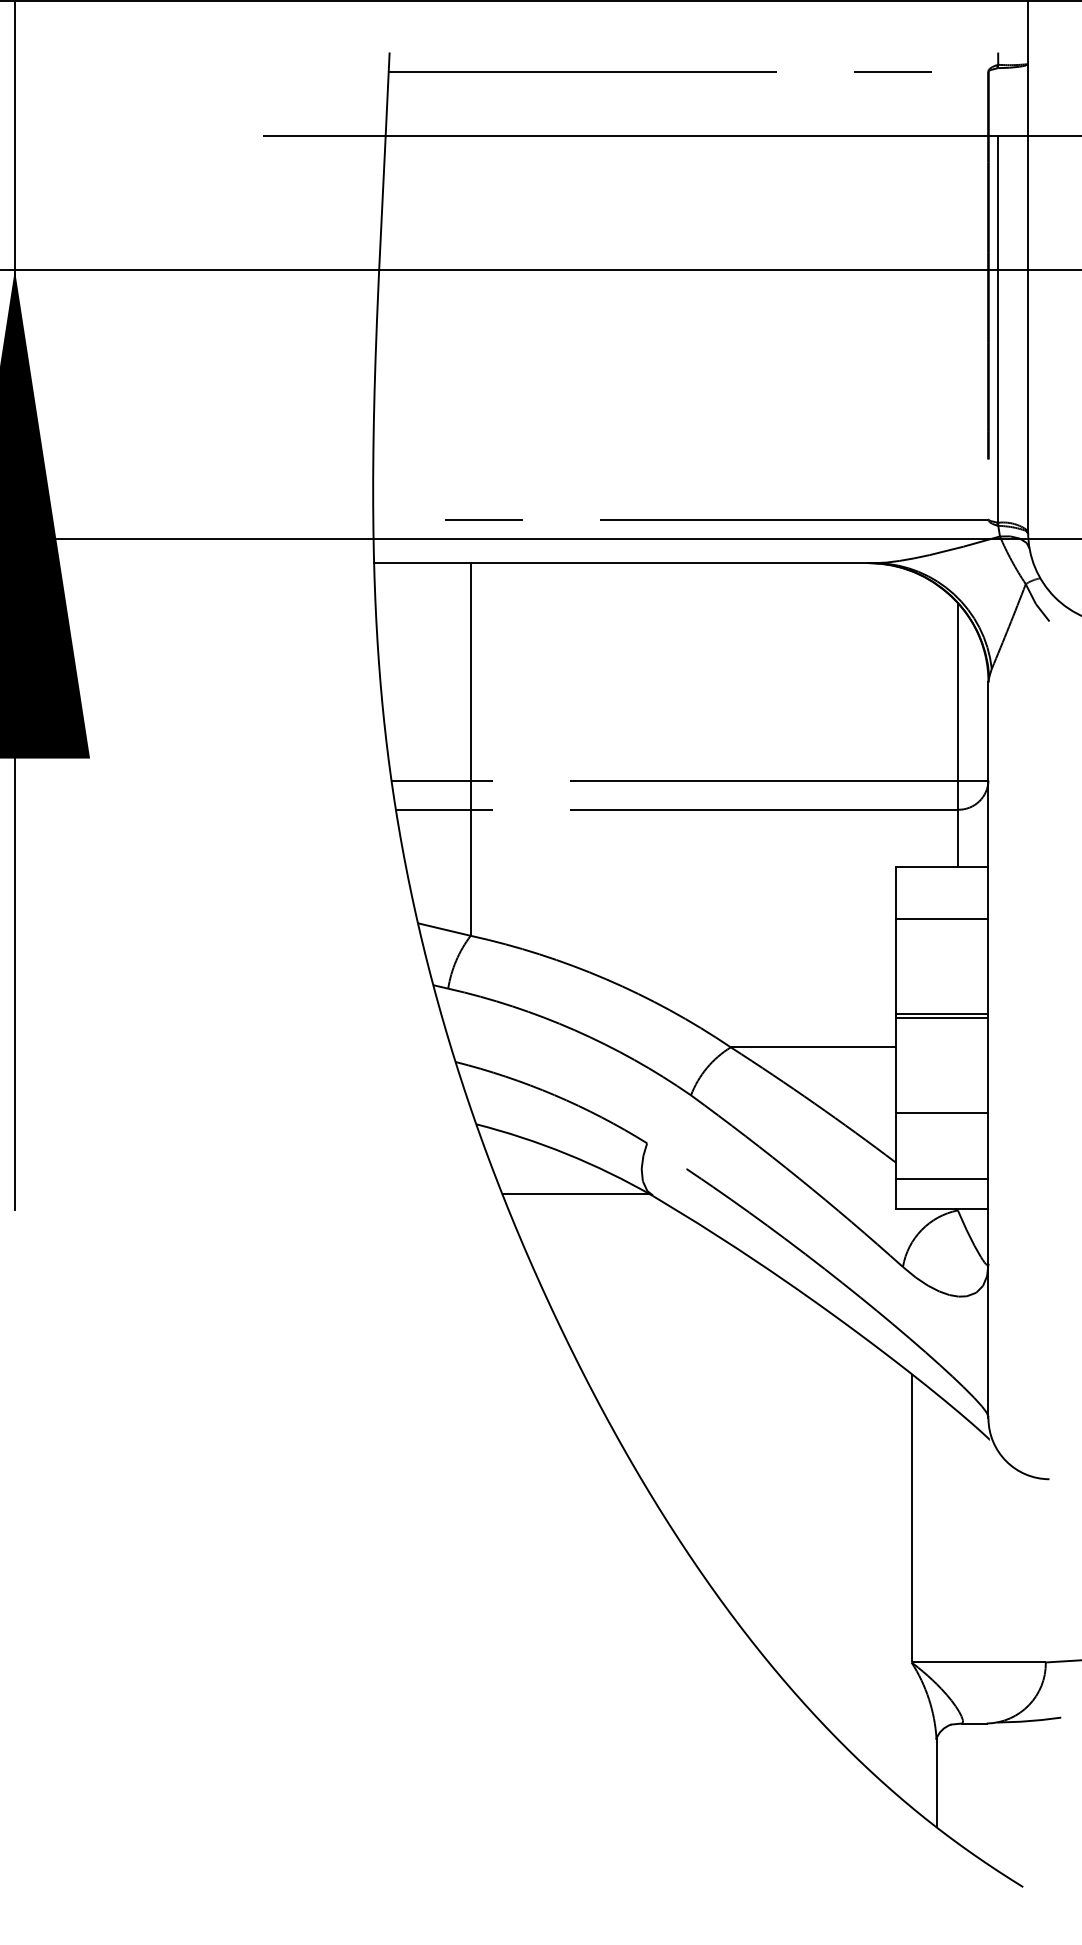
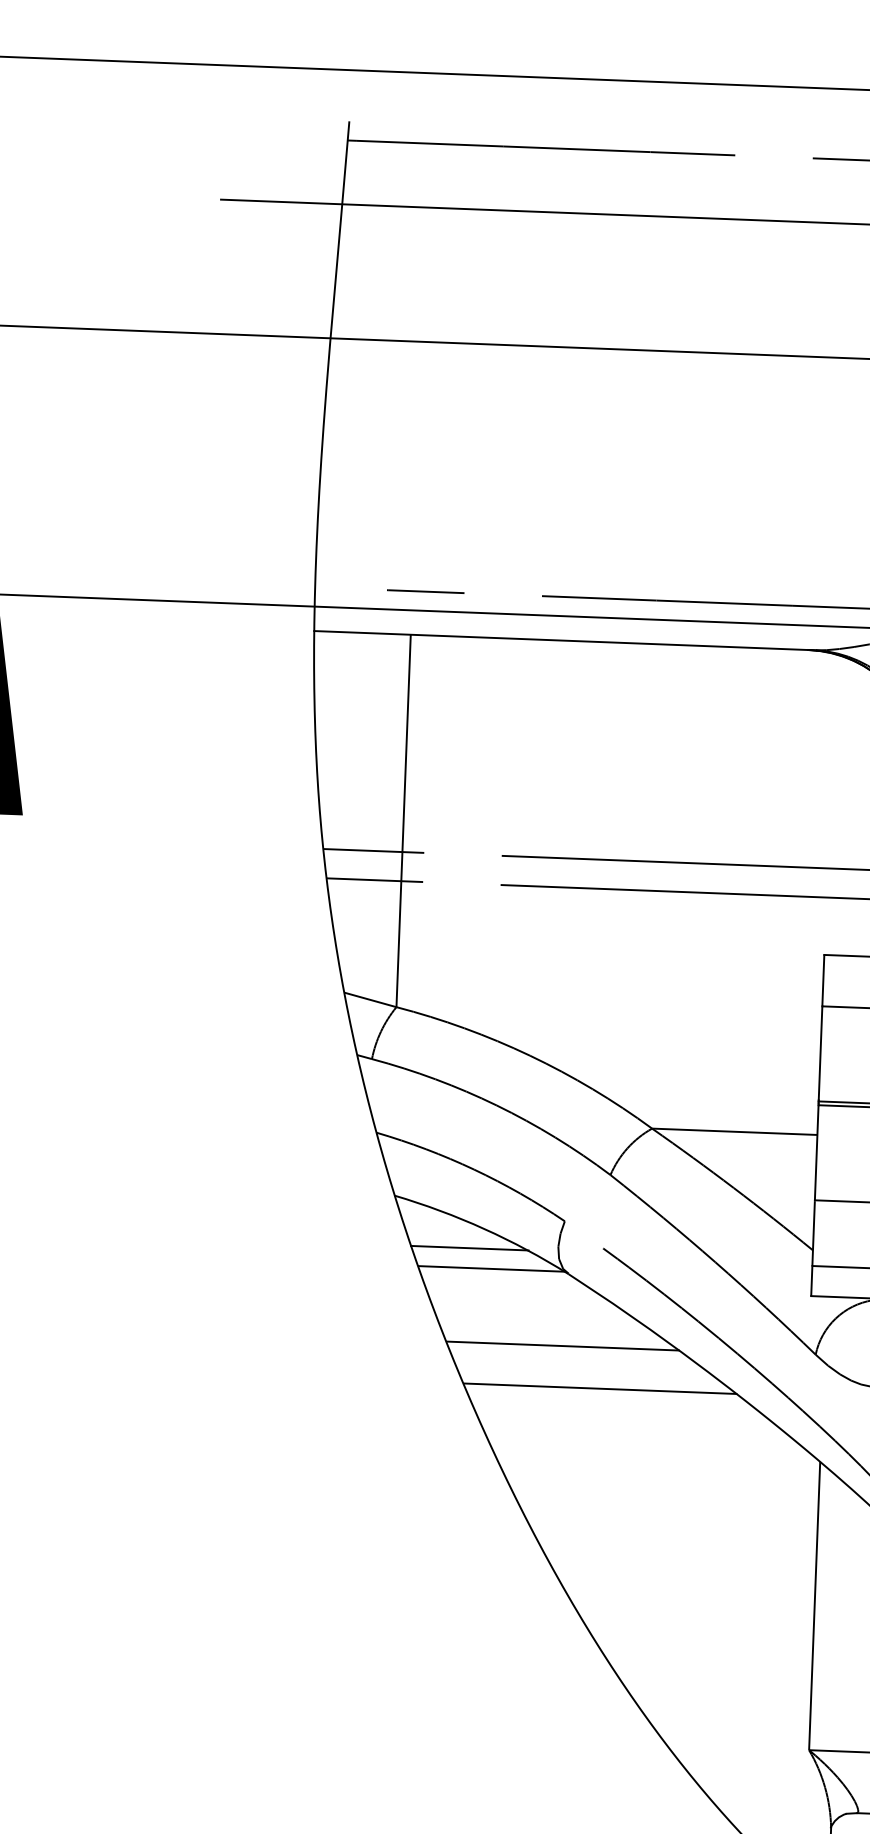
line: (553, 1173) -> (470, 1247), added
line: (650, 1268) -> (563, 1346), added
line: (688, 1309) -> (599, 1388), added

